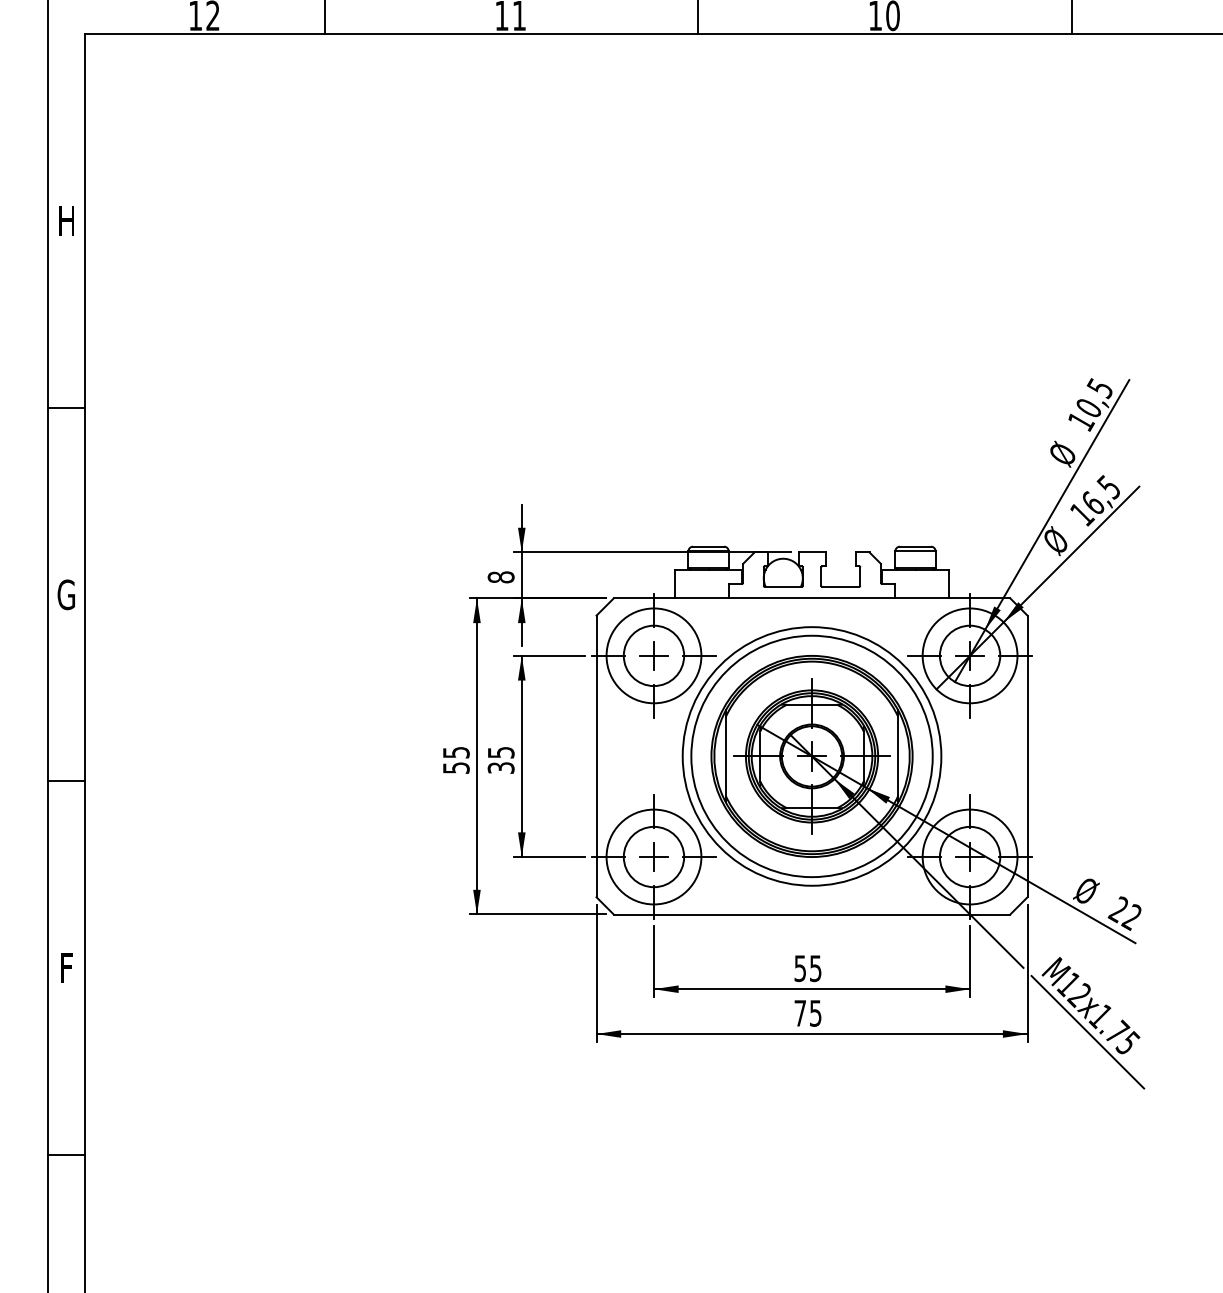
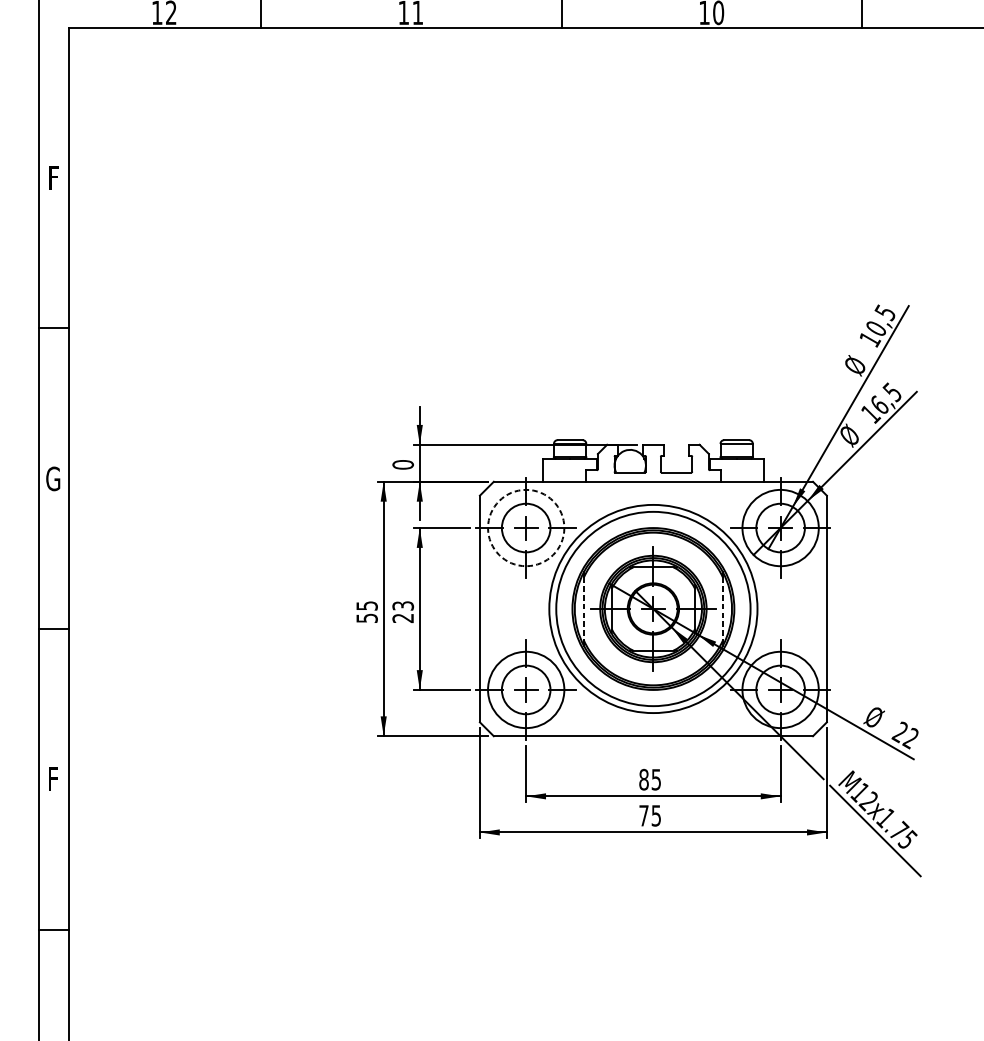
text: (66, 220) -> (53, 177), H -> F
text: (501, 577) -> (403, 464), 8 -> 0
circle: (653, 655) -> (525, 527), solid -> dashed
line: (725, 756) -> (583, 609), solid -> dashed
line: (898, 756) -> (723, 609), solid -> dashed
text: (500, 760) -> (402, 612), 35 -> 23
text: (800, 968) -> (644, 779), 55 -> 85

